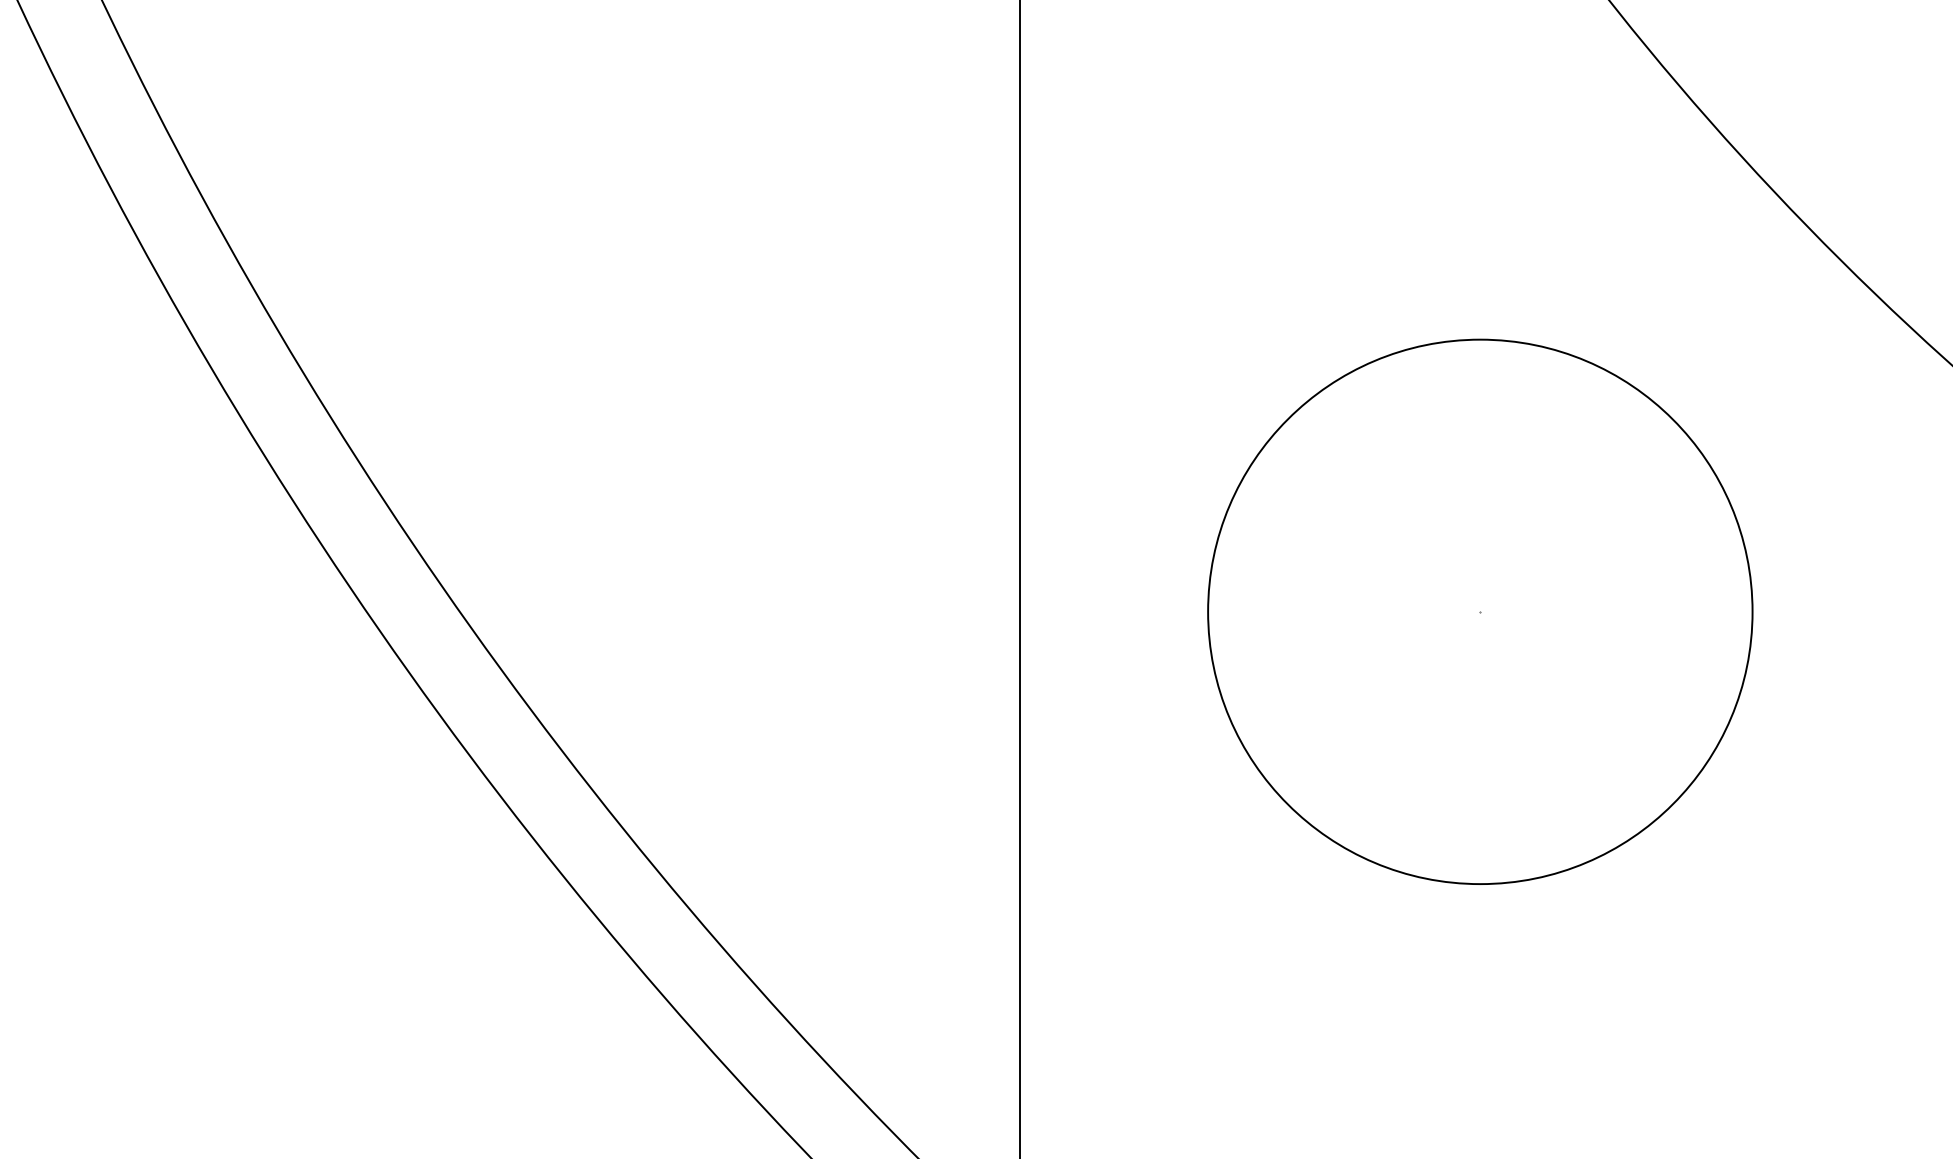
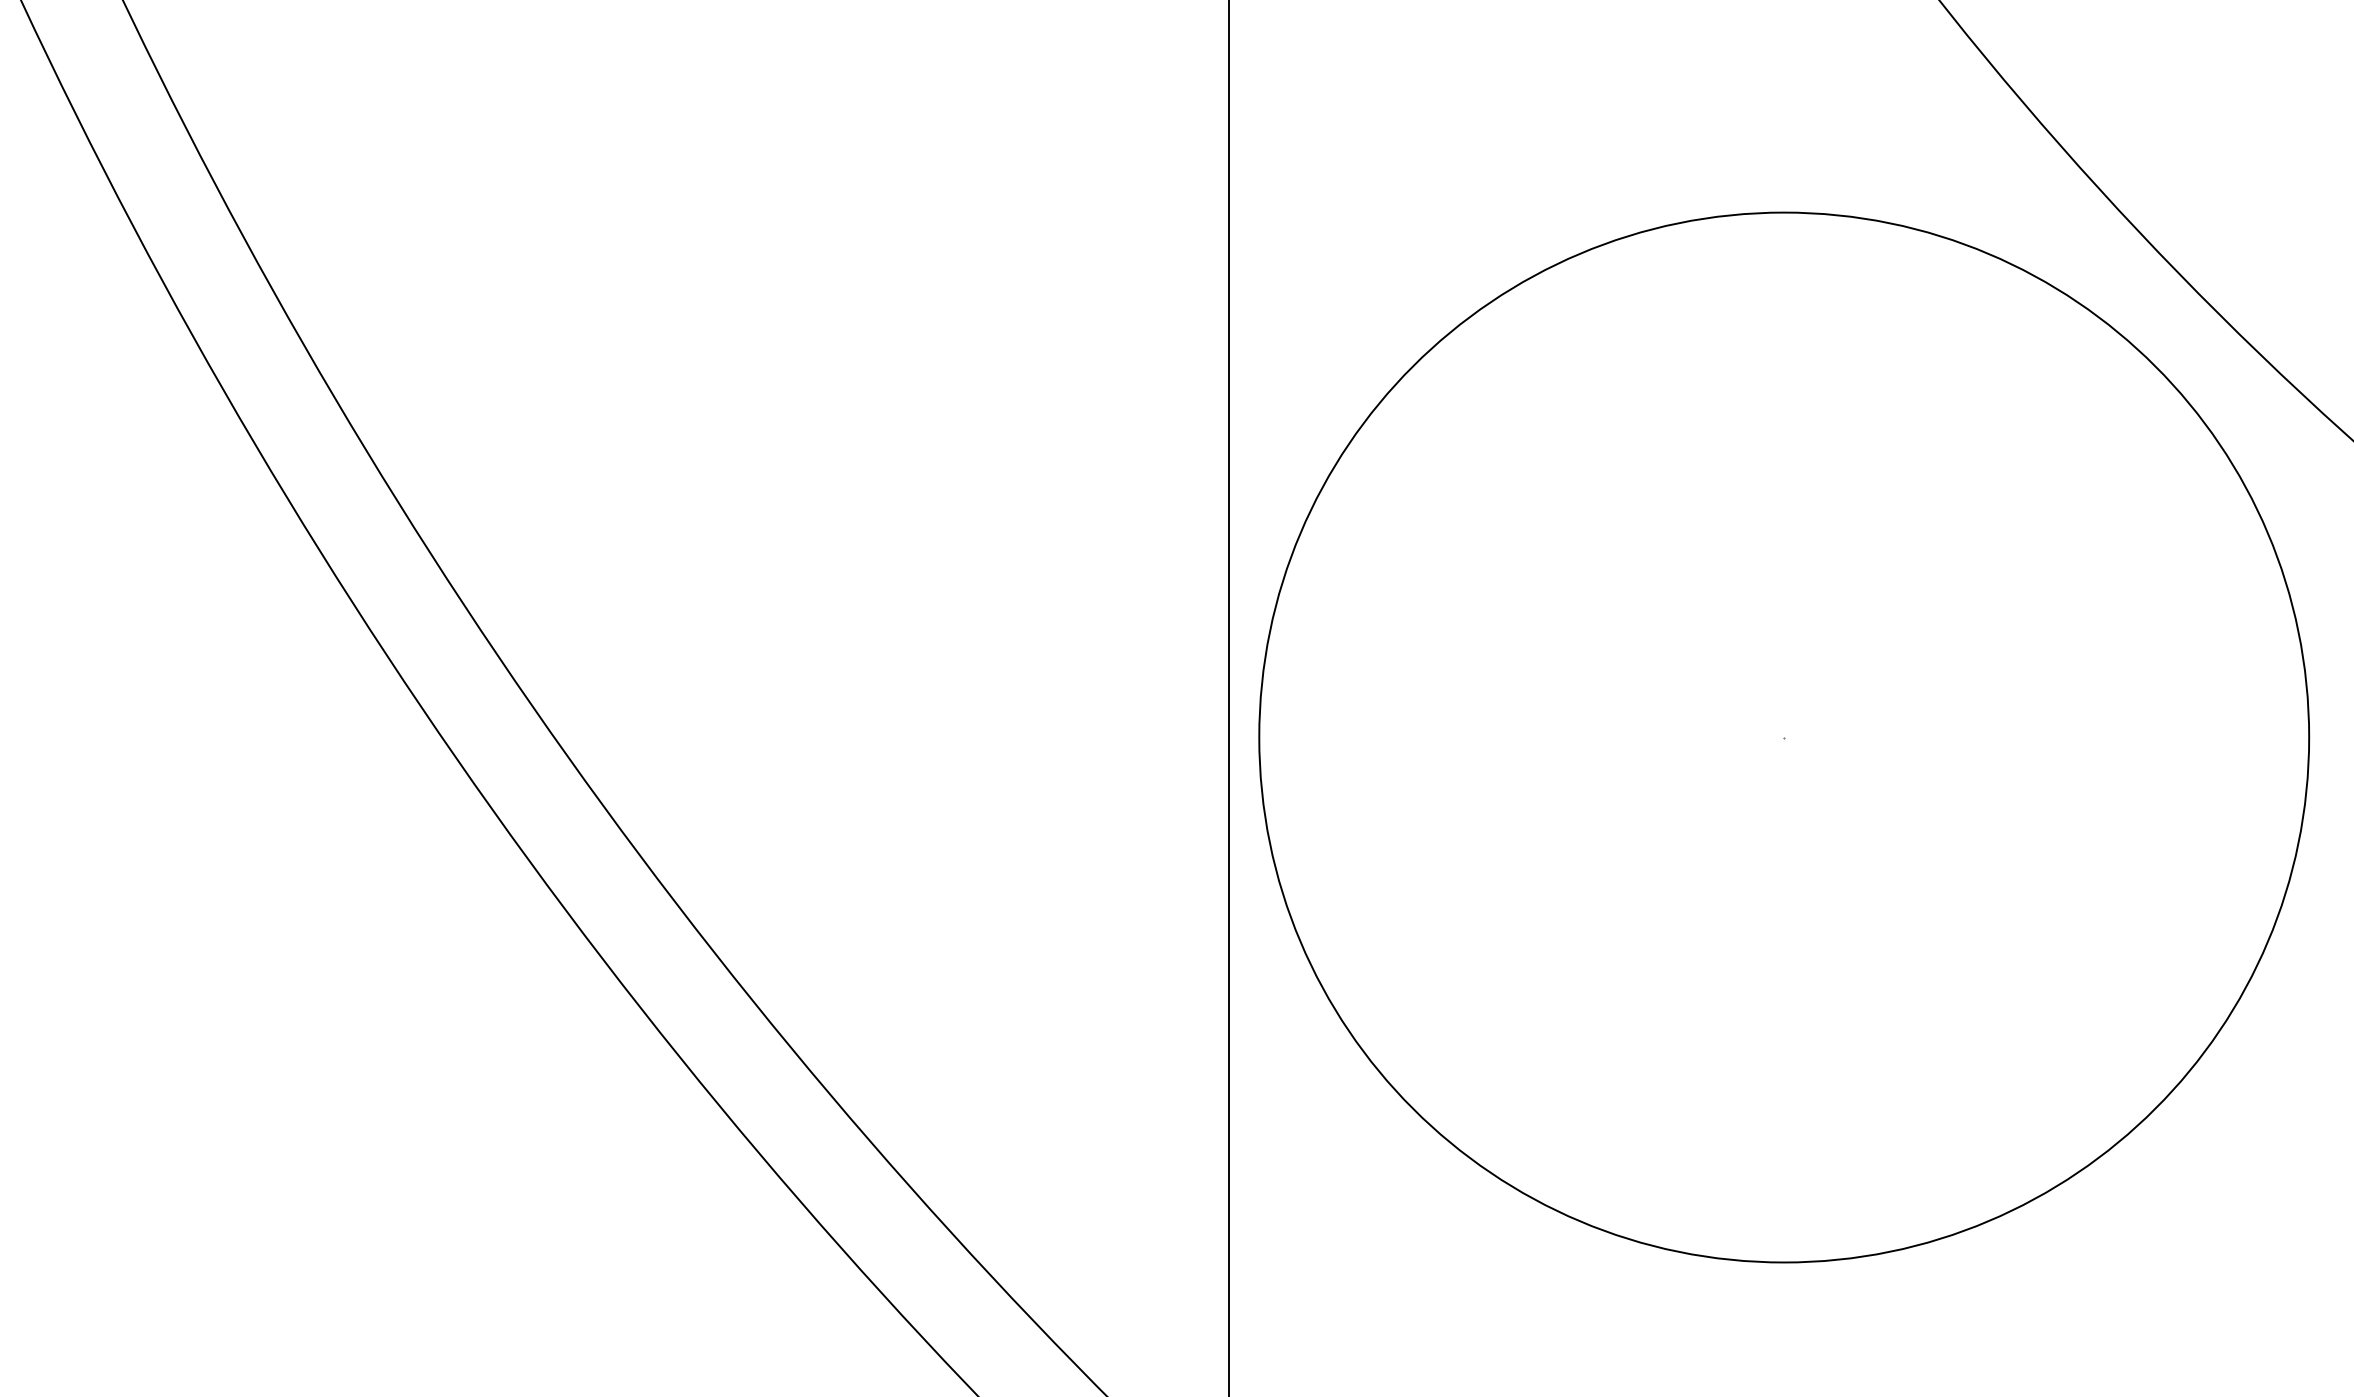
circle: (1480, 611) -> (1784, 737), size x1.6

